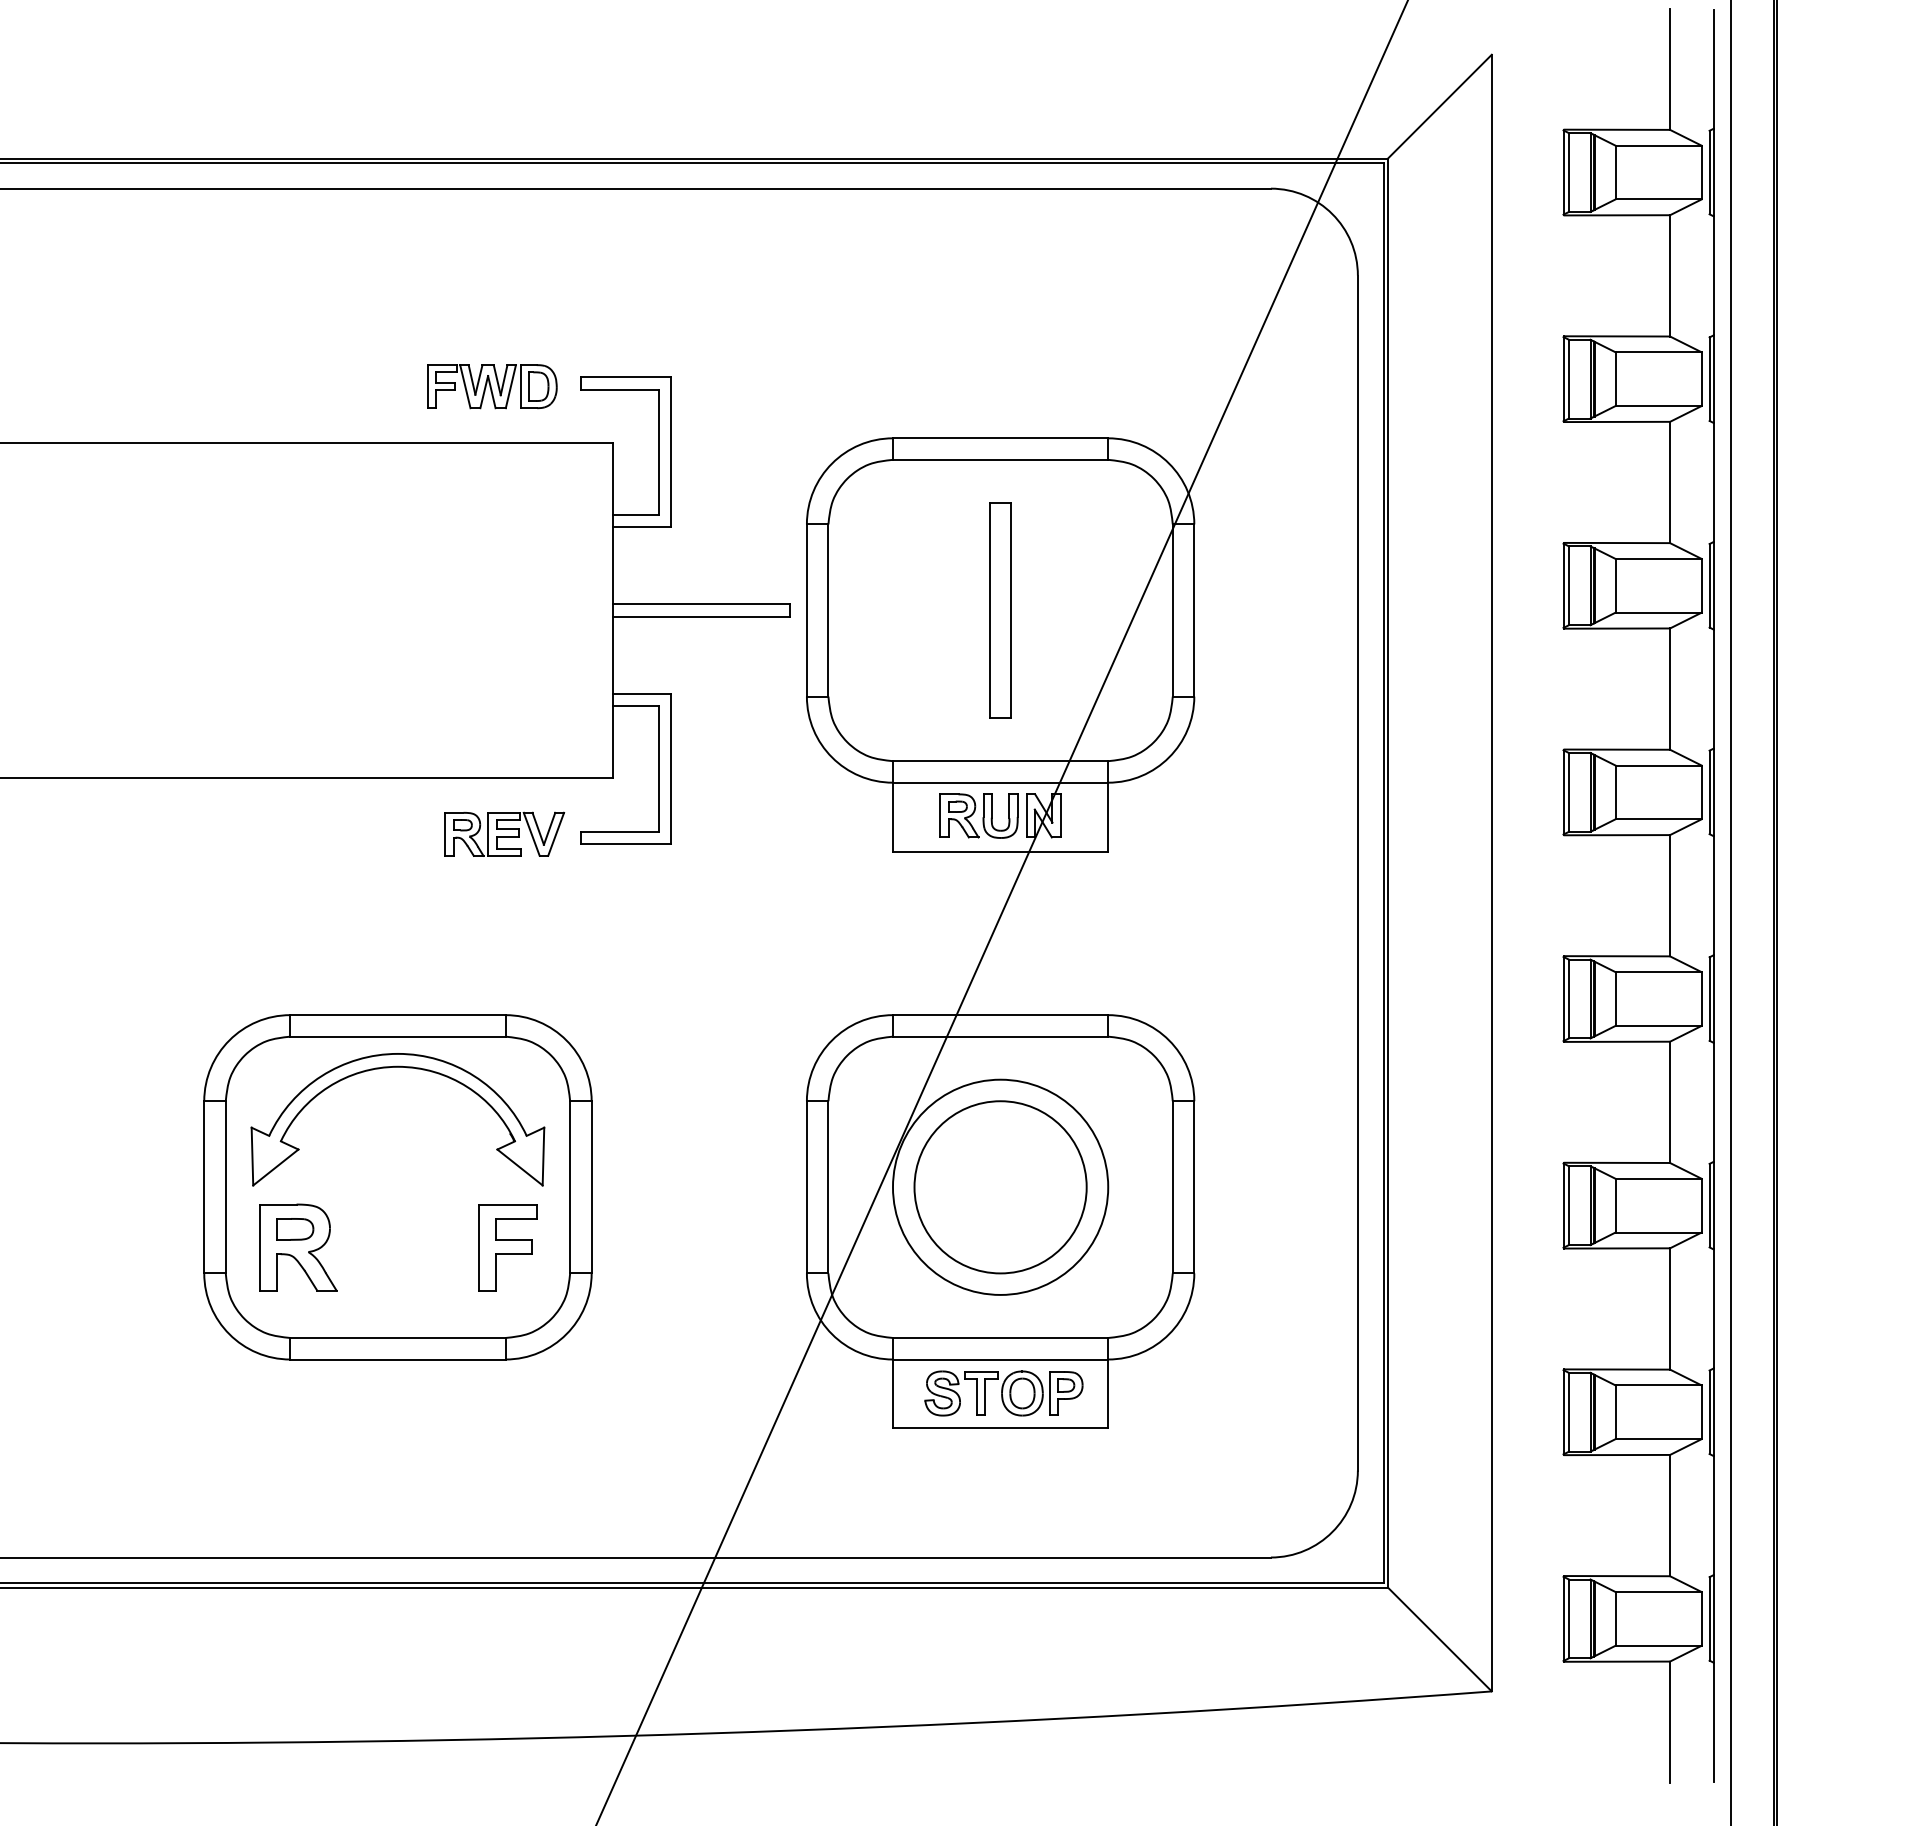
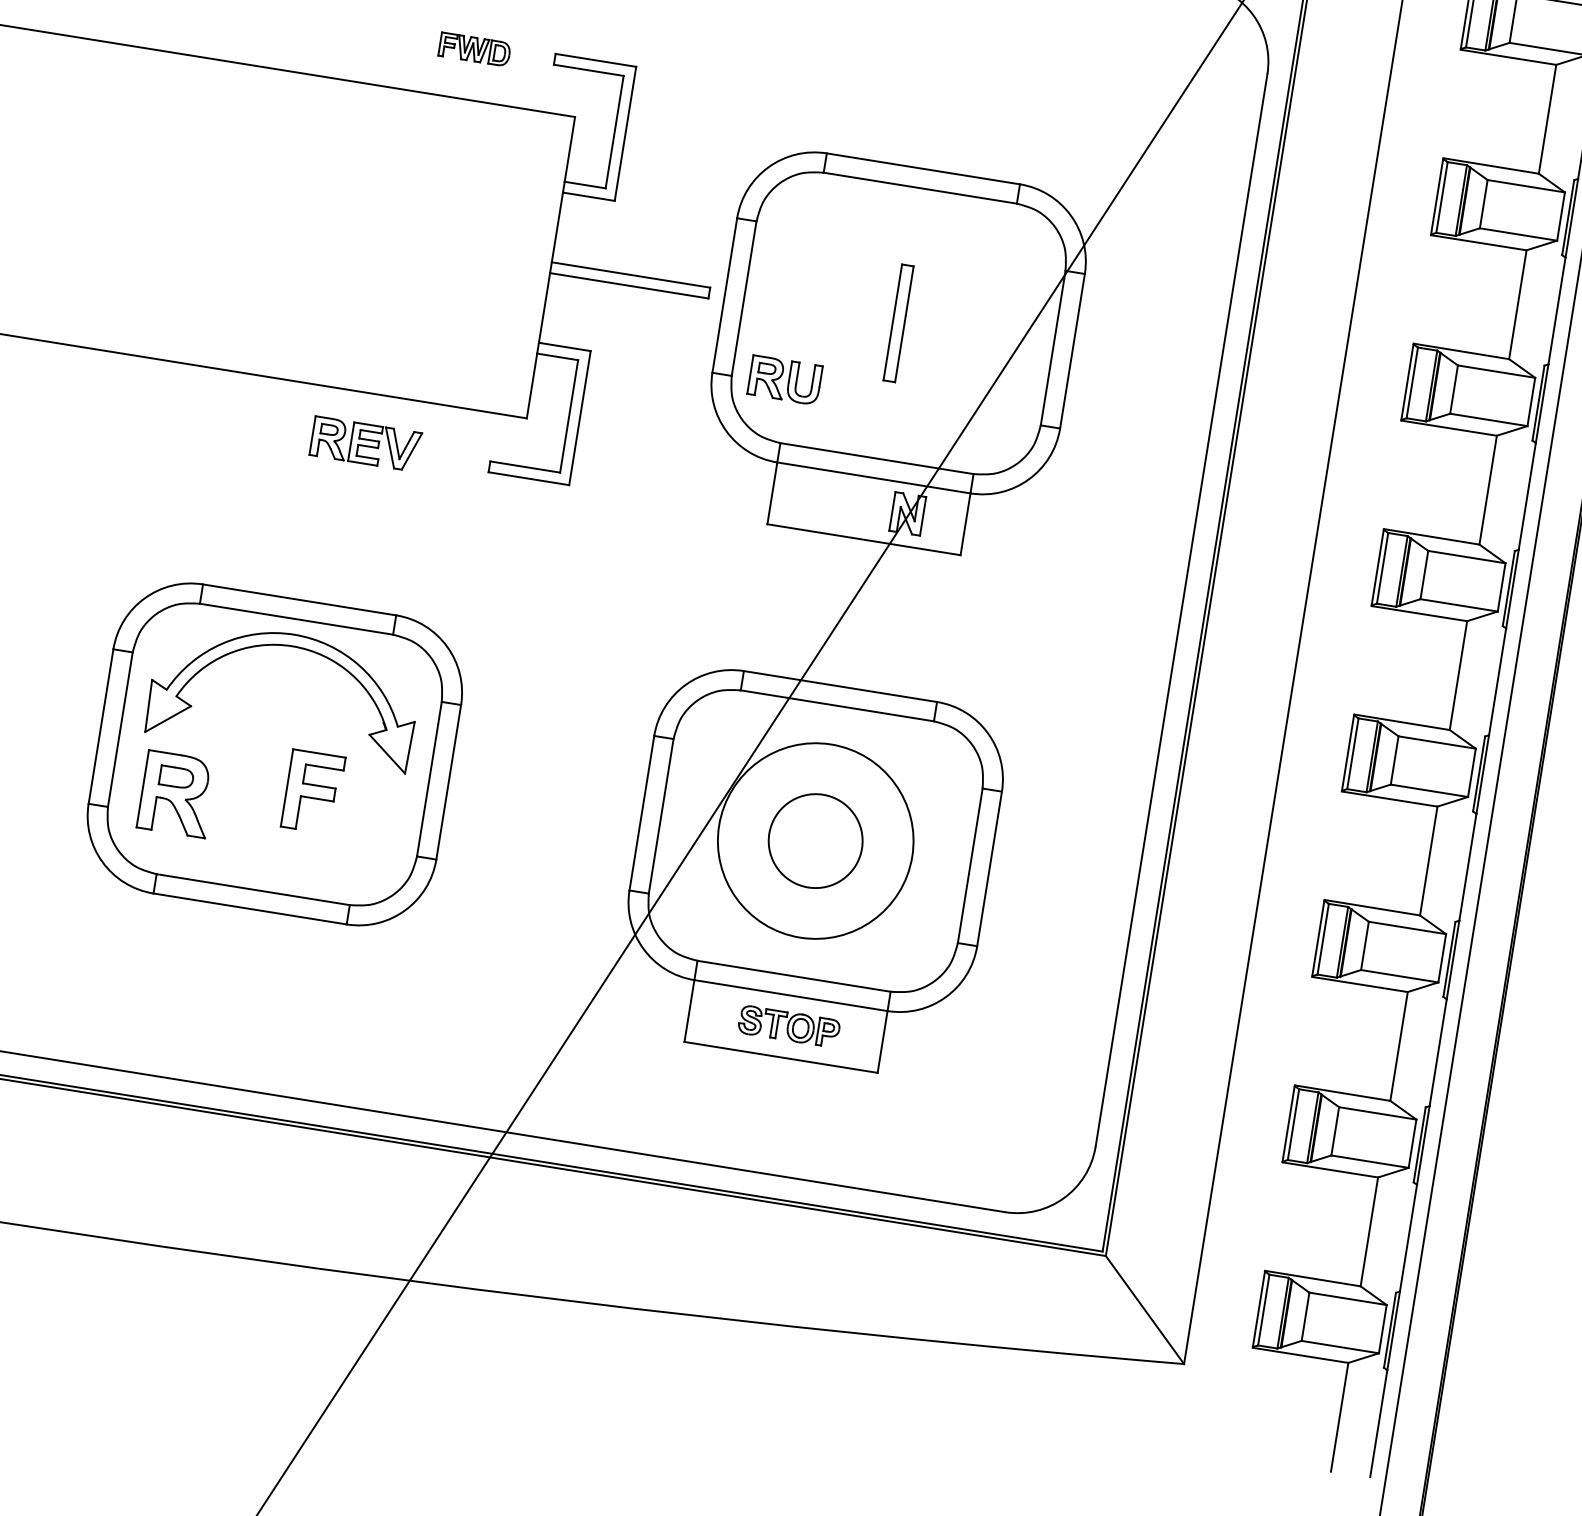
part: (492, 386) -> (474, 49), size x0.6
part: (1000, 610) -> (898, 323), size x0.6
part: (978, 815) -> (784, 379), moved
part: (504, 833) -> (365, 443), moved
circle: (1000, 1187) -> (815, 841), size x0.6
part: (507, 1247) -> (312, 791), moved
part: (1003, 1393) -> (788, 1026), size x0.7

